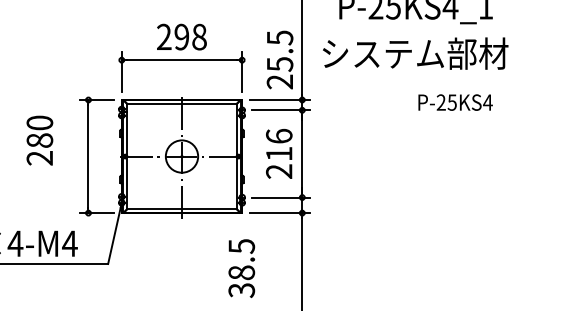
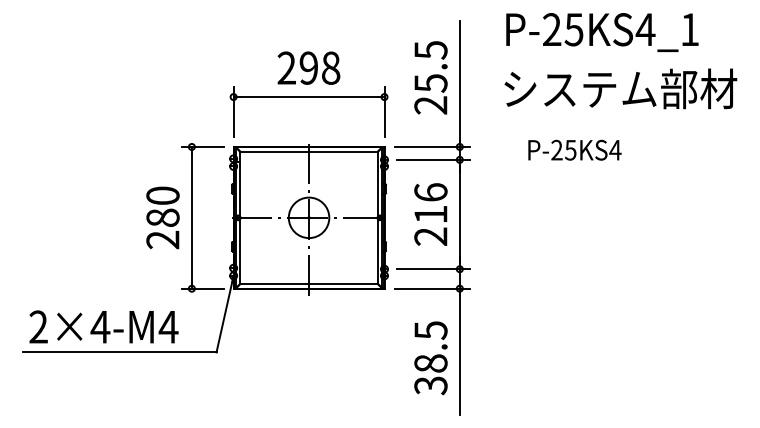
text: (415, 53) -> (620, 88), moved
text: (279, 59) -> (430, 77), moved
text: (455, 102) -> (574, 149), moved
text: (39, 140) -> (162, 217), moved
text: (241, 268) -> (430, 358), moved

